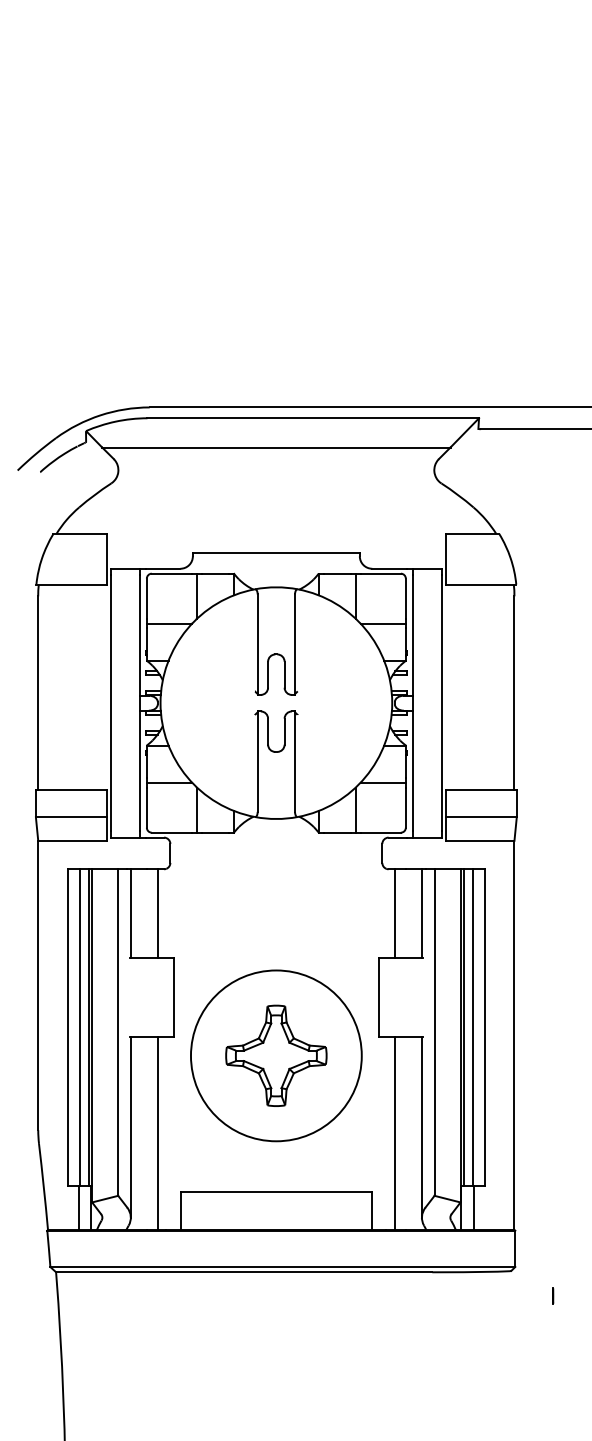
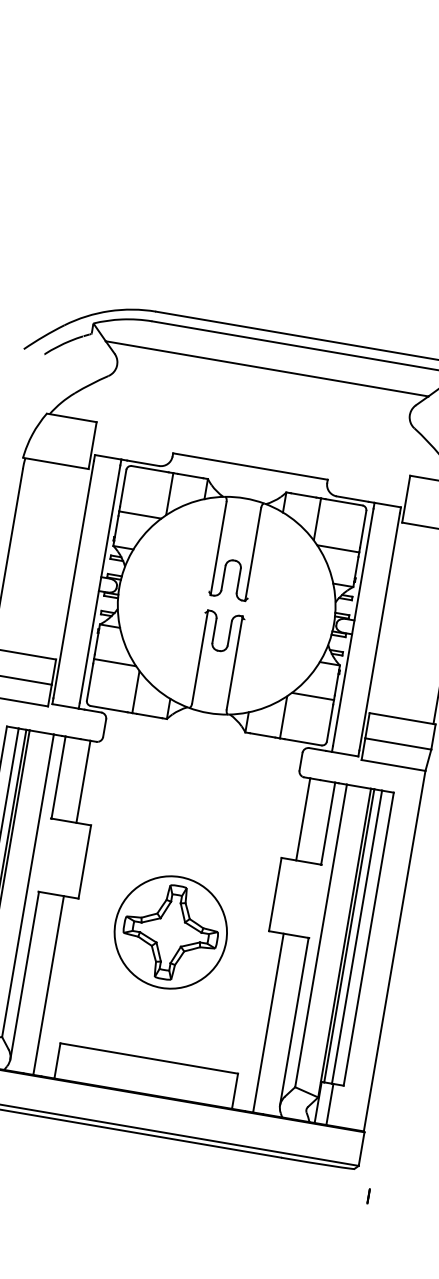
circle: (275, 1055) -> (170, 932), size x0.7
line: (553, 1295) -> (369, 1195), moved

